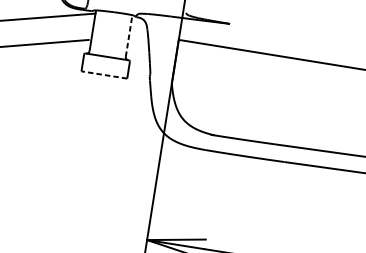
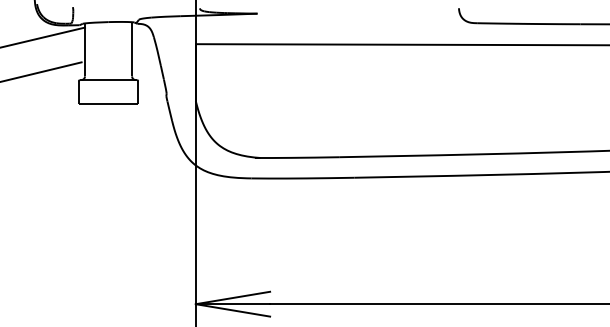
line: (129, 35) -> (132, 48), dashed -> solid
line: (104, 74) -> (108, 103), dashed -> solid

